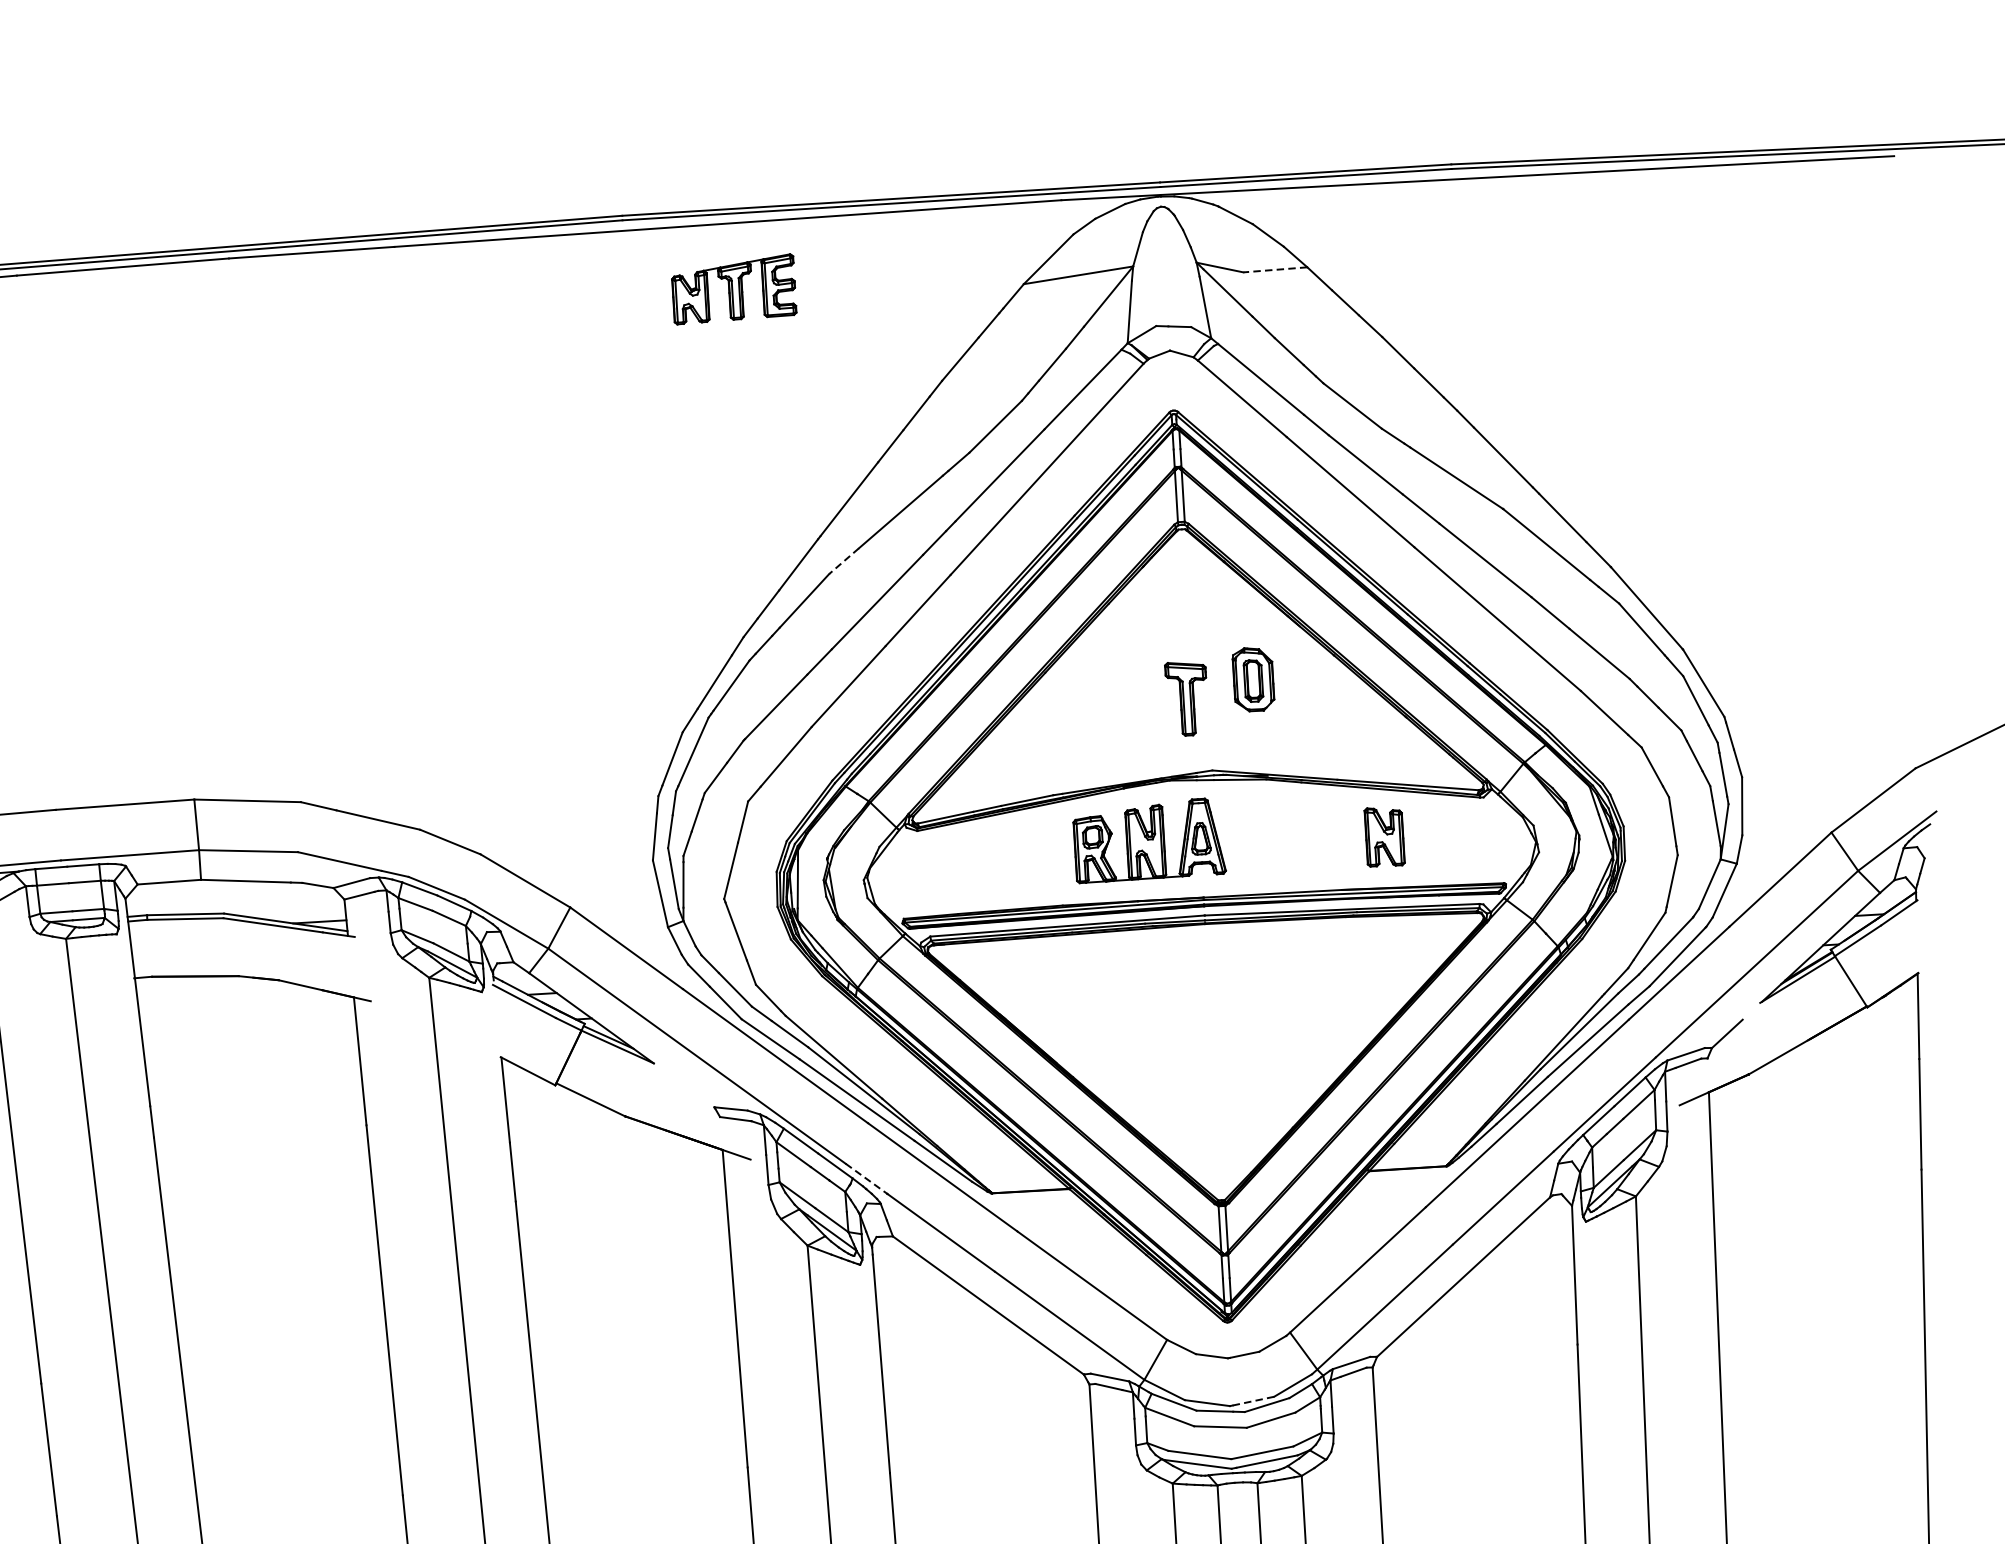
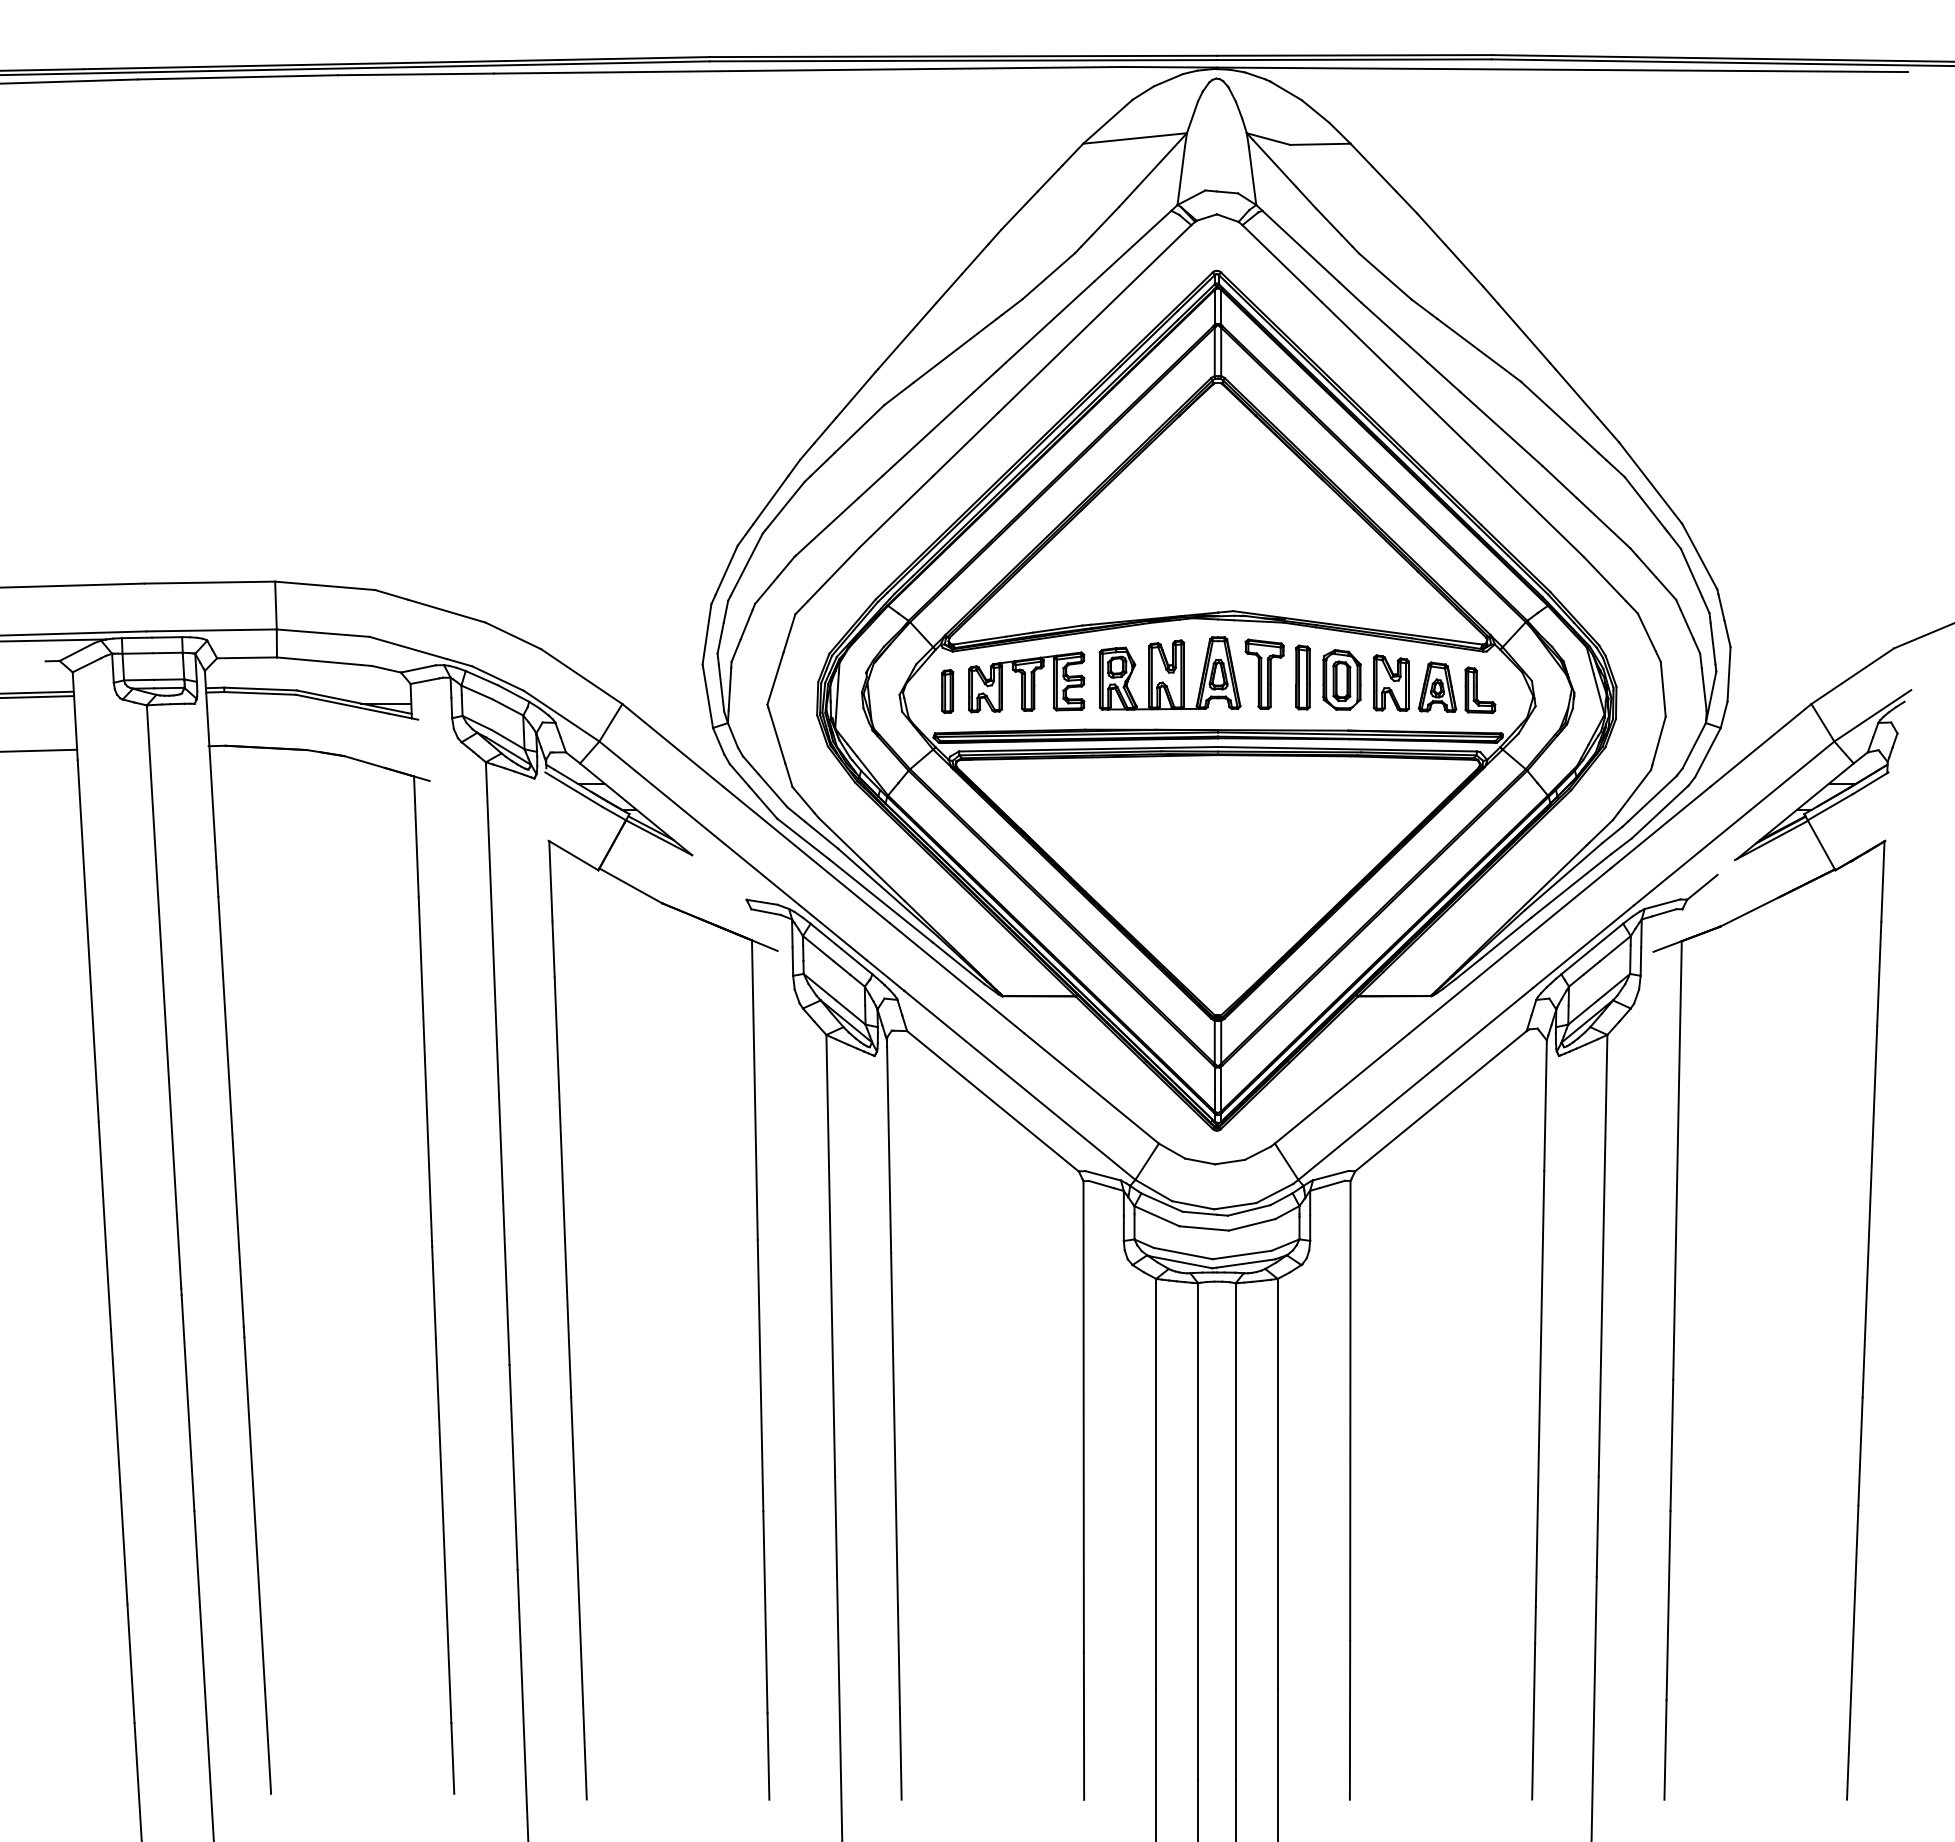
line: (1274, 270) -> (1319, 144), dashed -> solid
part: (733, 289) -> (1026, 682), moved
line: (843, 561) -> (898, 394), dashed -> solid
part: (1252, 679) -> (1341, 679), moved
part: (1187, 698) -> (1264, 674), moved
part: (1290, 836) -> (1302, 677), added
part: (1455, 837) -> (1457, 687), added
part: (914, 873) -> (947, 691), added
line: (867, 1178) -> (886, 975), dashed -> solid
line: (1253, 1400) -> (1236, 1205), dashed -> solid

